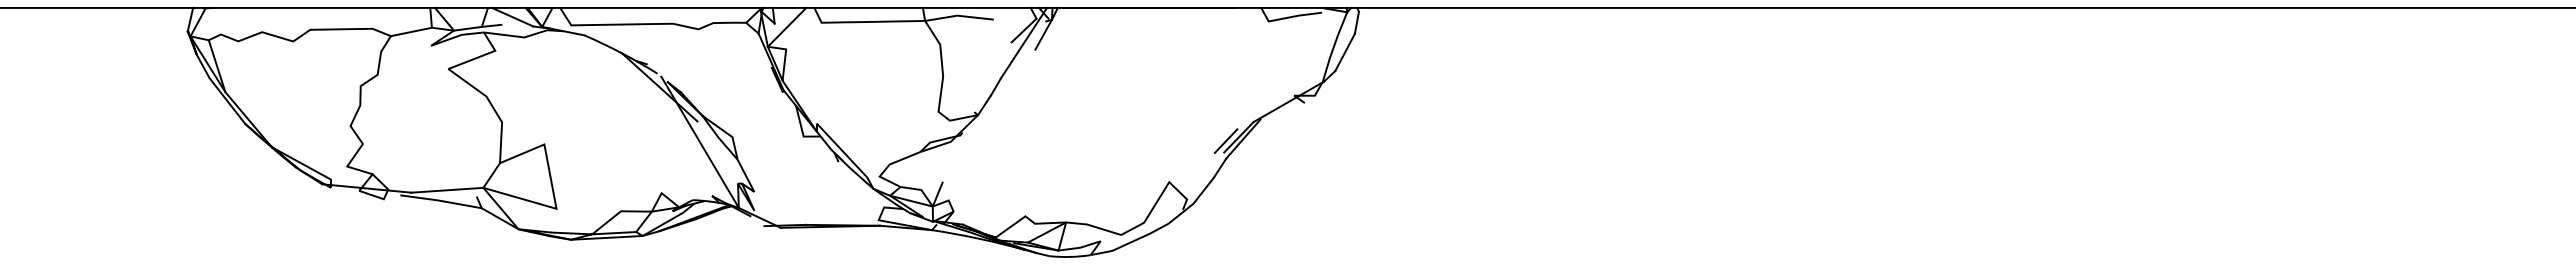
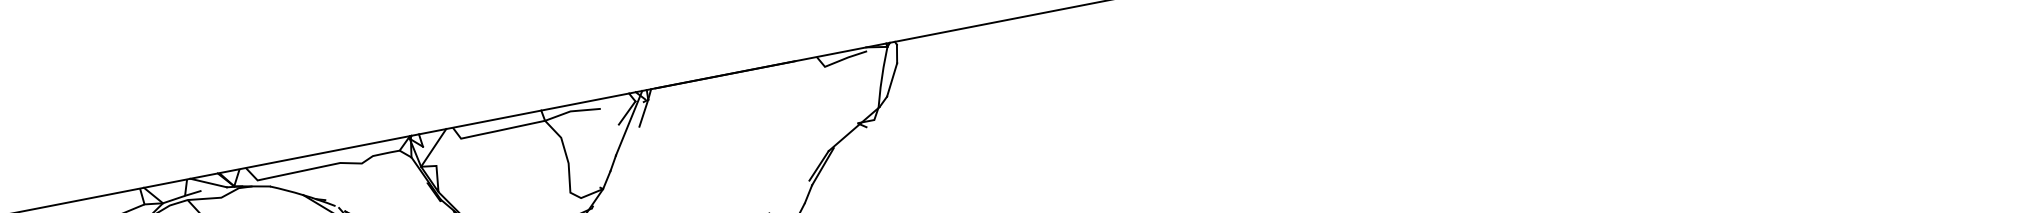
line: (1225, 140) -> (808, 170), removed

